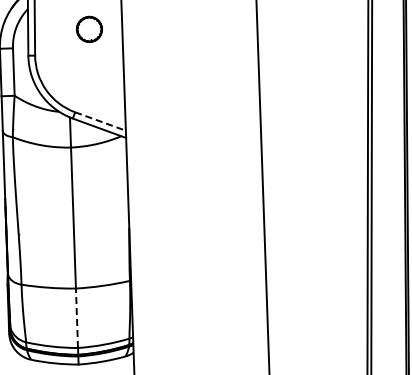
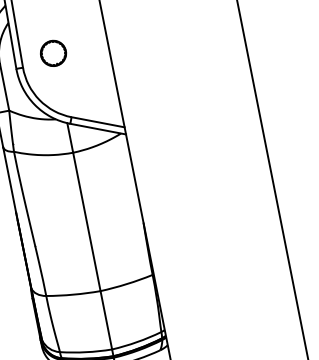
part: (88, 28) -> (52, 52), moved
line: (100, 121) -> (98, 122), dashed -> solid
line: (76, 318) -> (105, 320), dashed -> solid

